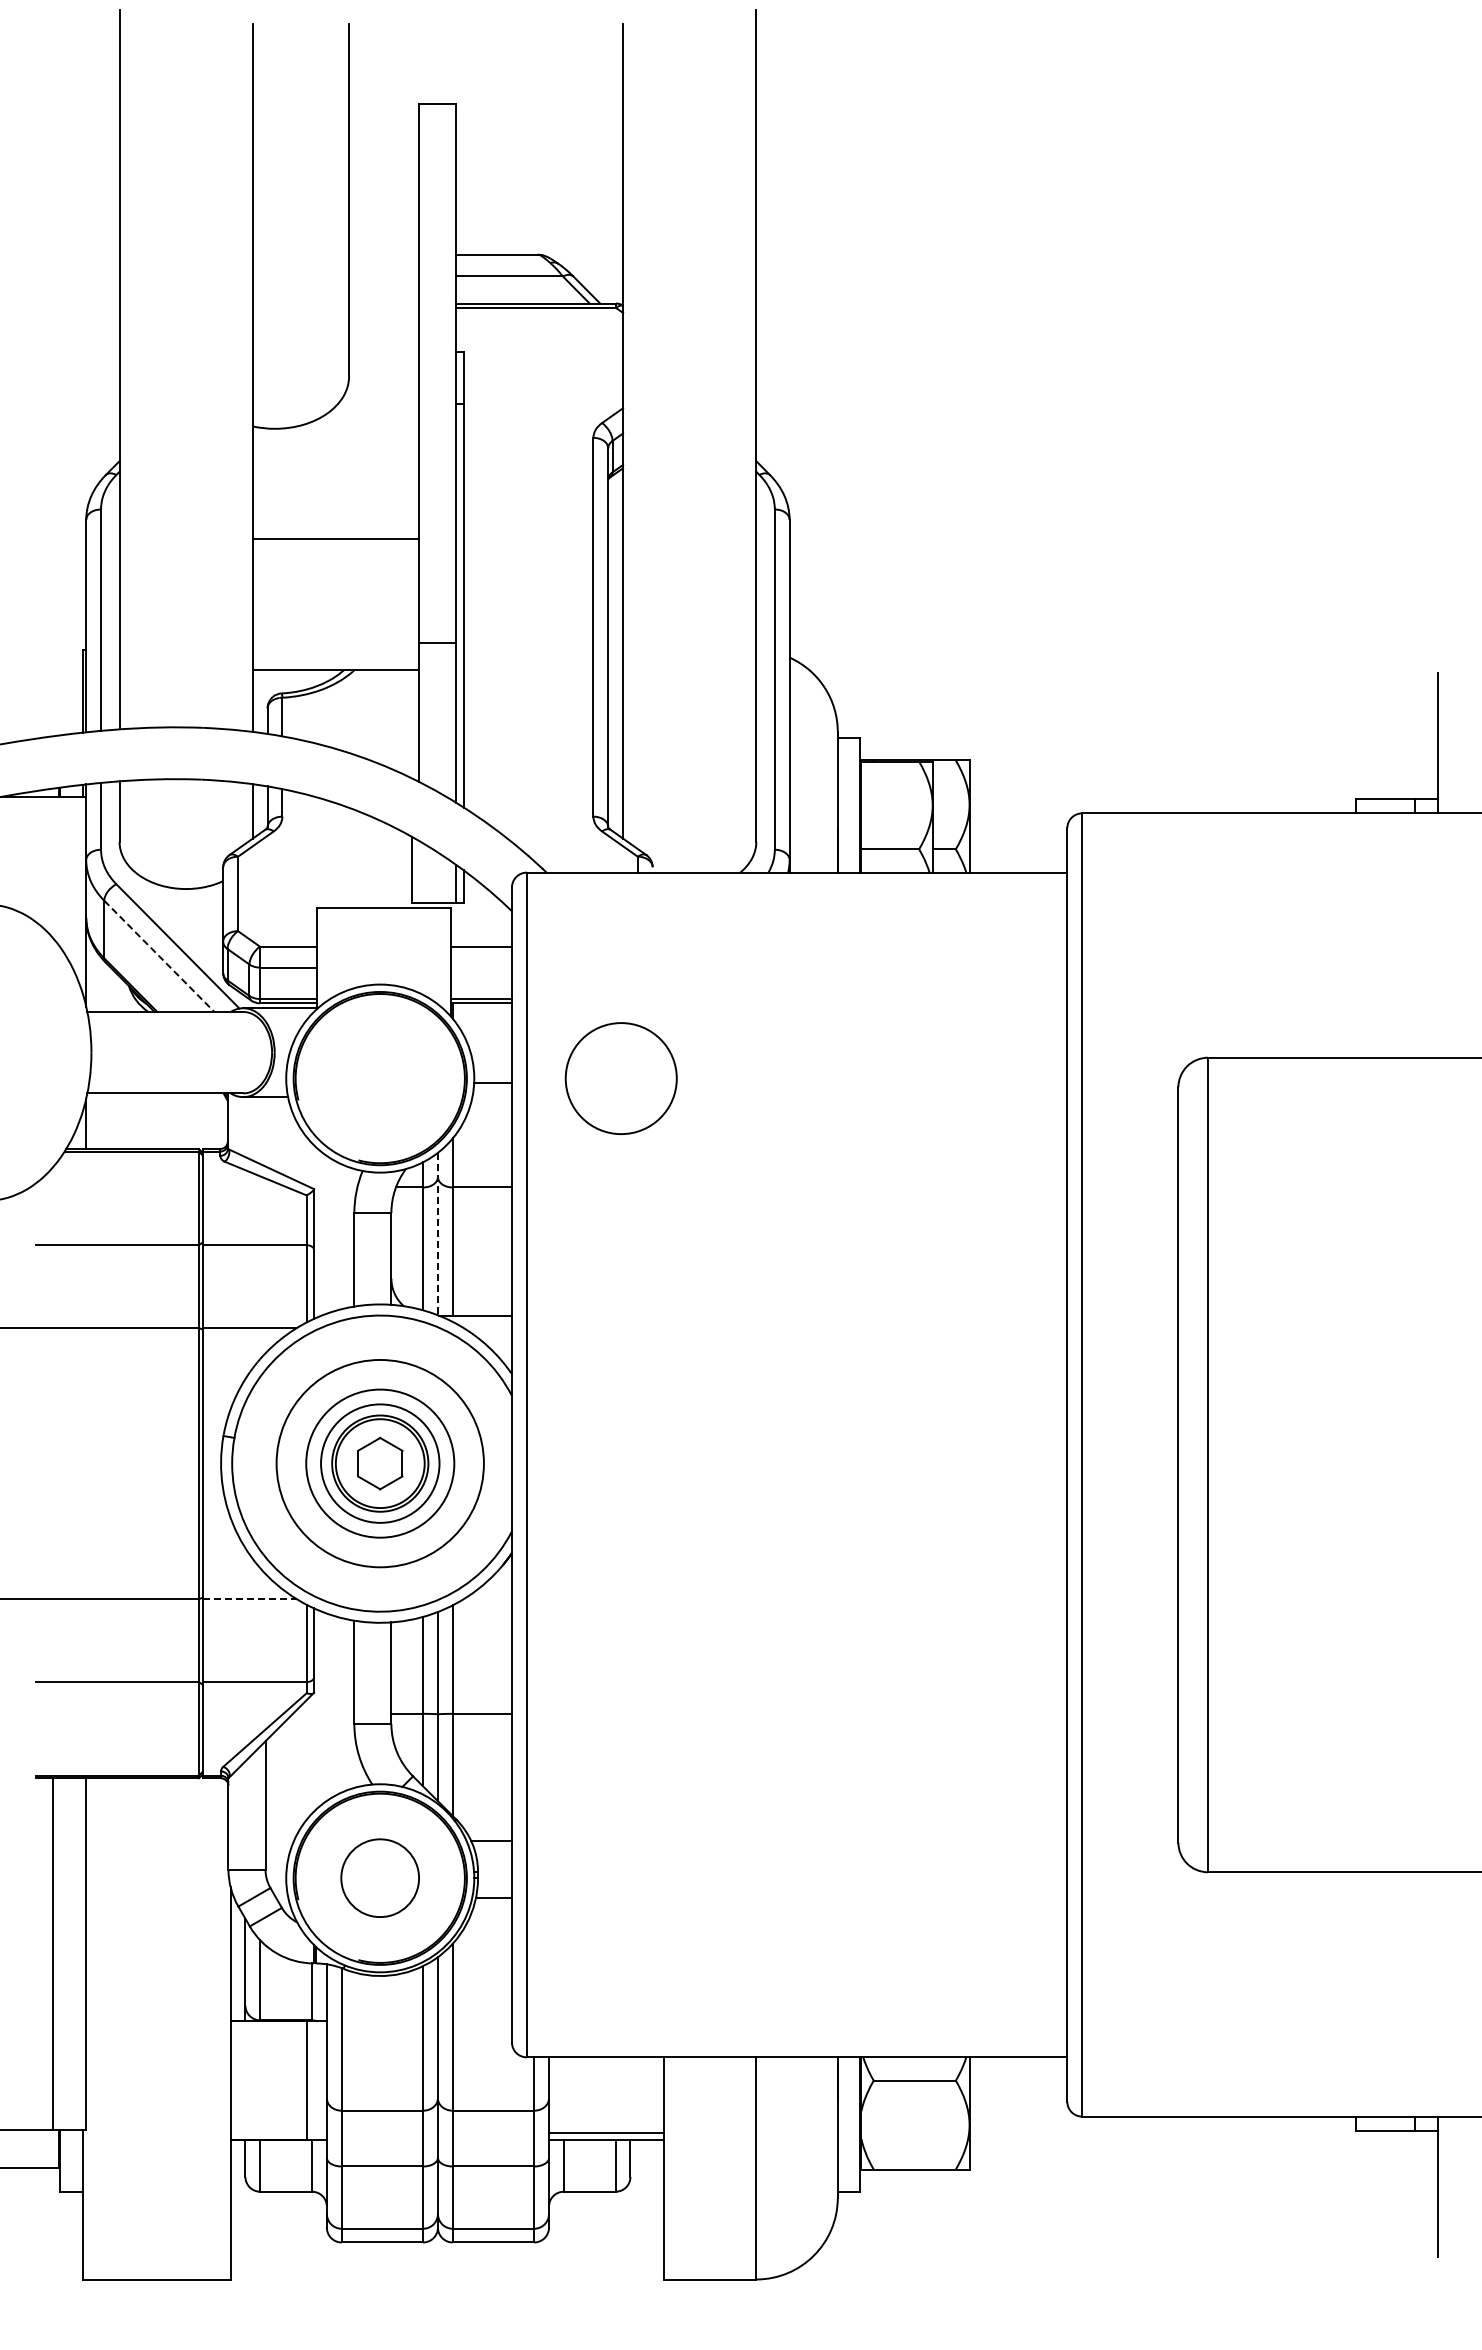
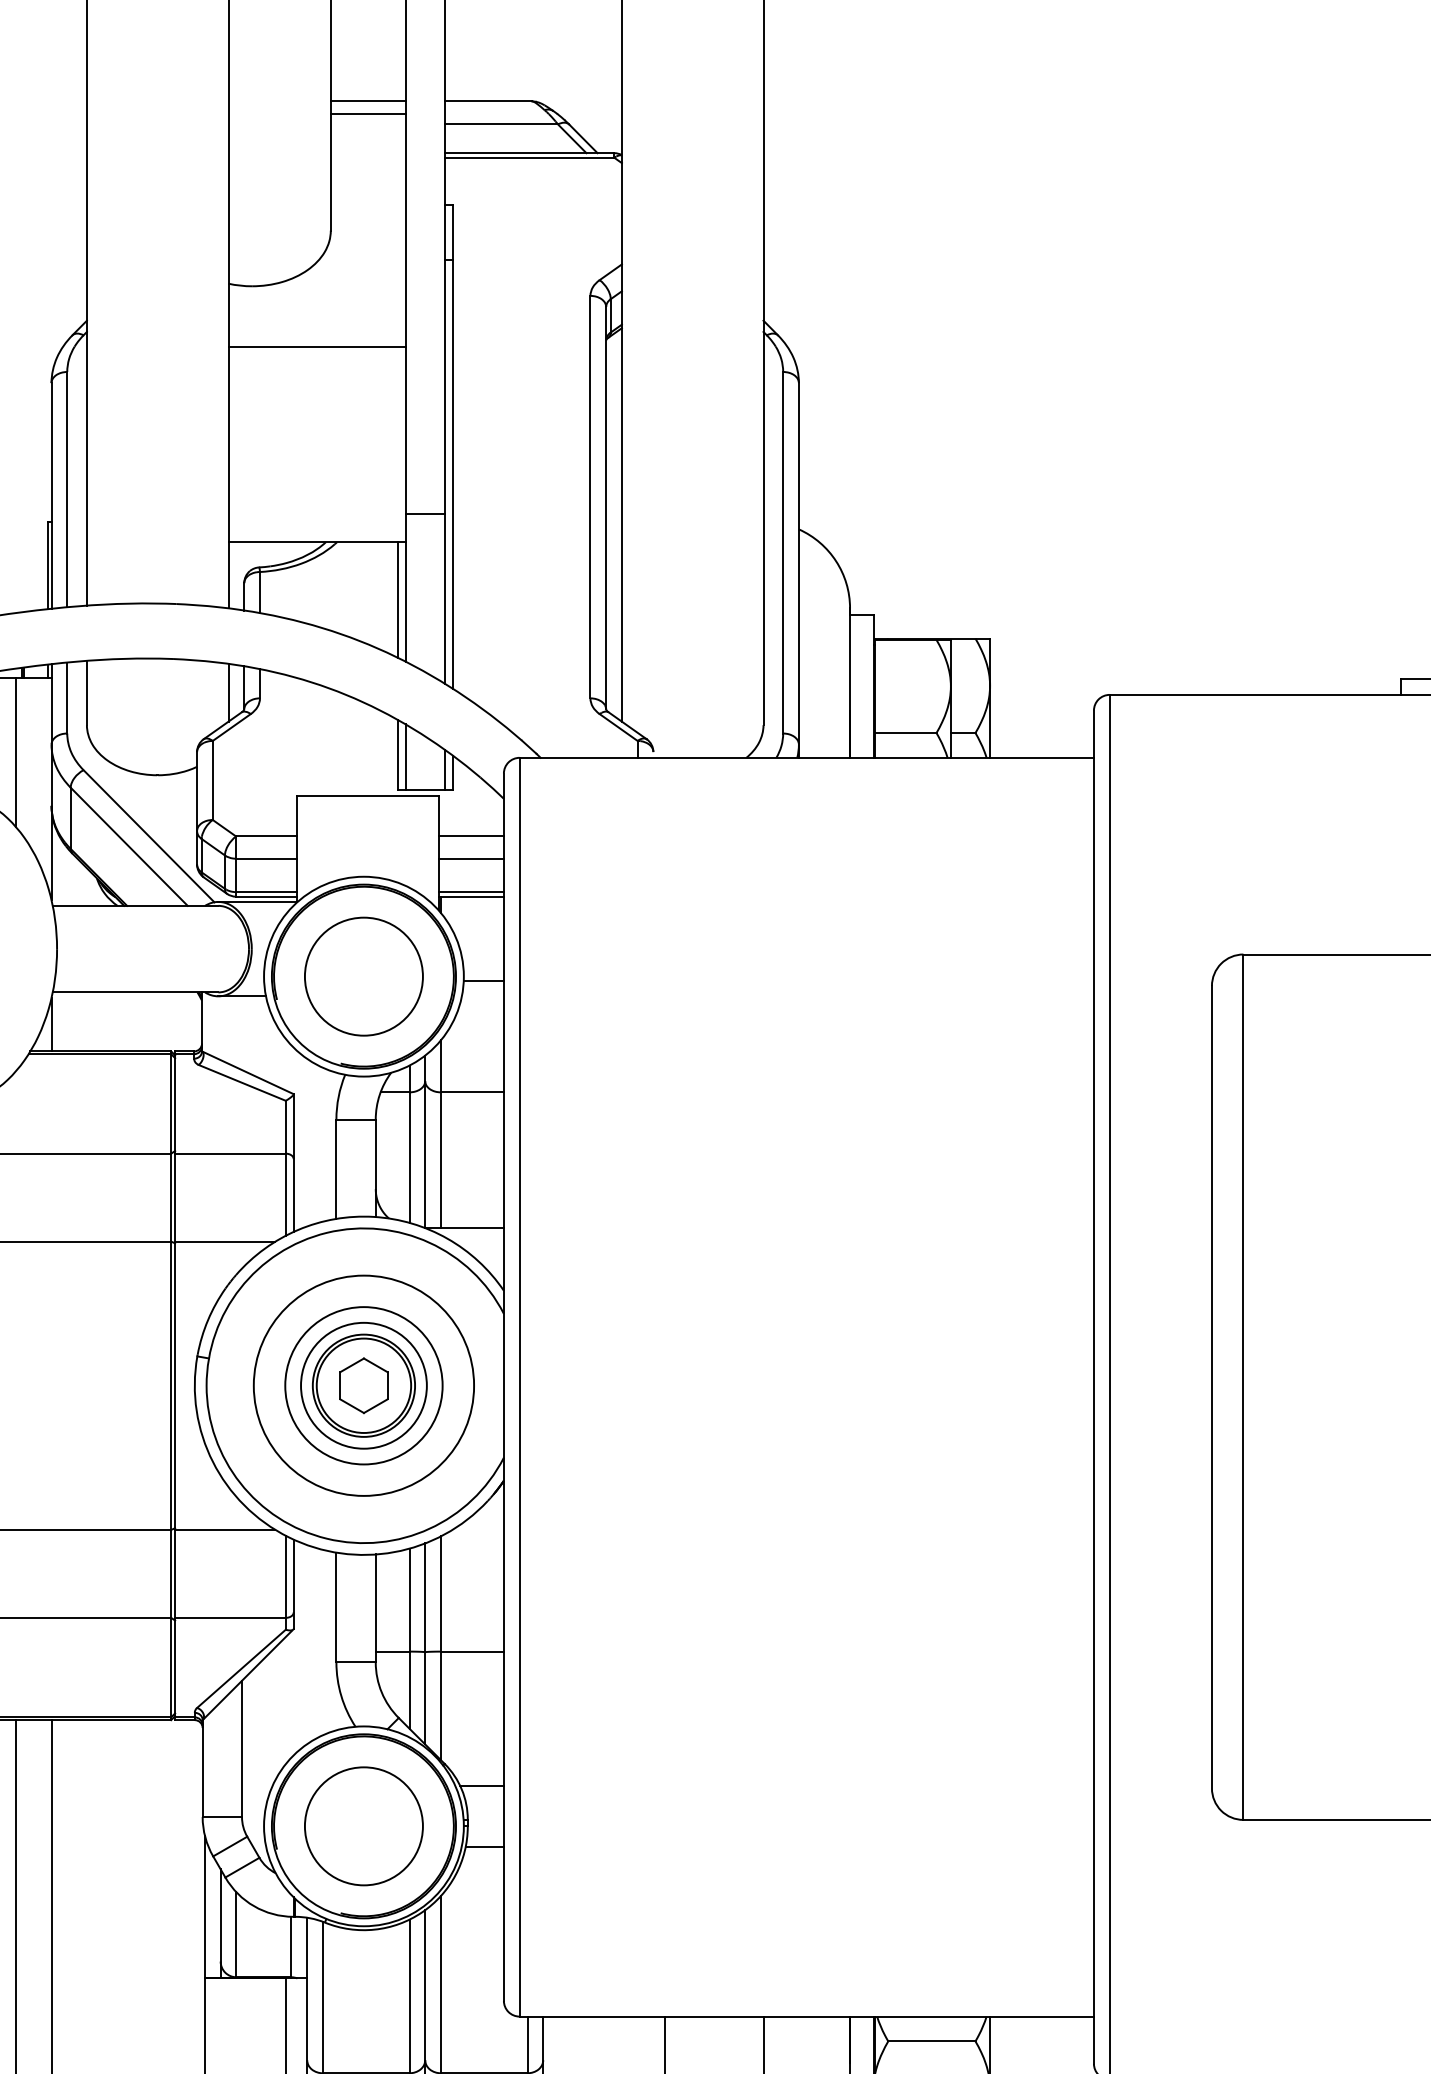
line: (384, 254) -> (368, 101), added
line: (384, 266) -> (368, 113), added
line: (335, 539) -> (316, 347), moved
line: (412, 723) -> (398, 599), added
line: (52, 867) -> (15, 752), added
line: (419, 871) -> (405, 756), added
line: (159, 956) -> (129, 846), dashed -> solid
line: (480, 967) -> (470, 858), added
circle: (620, 1078) -> (363, 976), moved
line: (437, 1234) -> (424, 1142), dashed -> solid
line: (250, 1599) -> (226, 1530), dashed -> solid
circle: (379, 1877) -> (363, 1825), size x1.43

